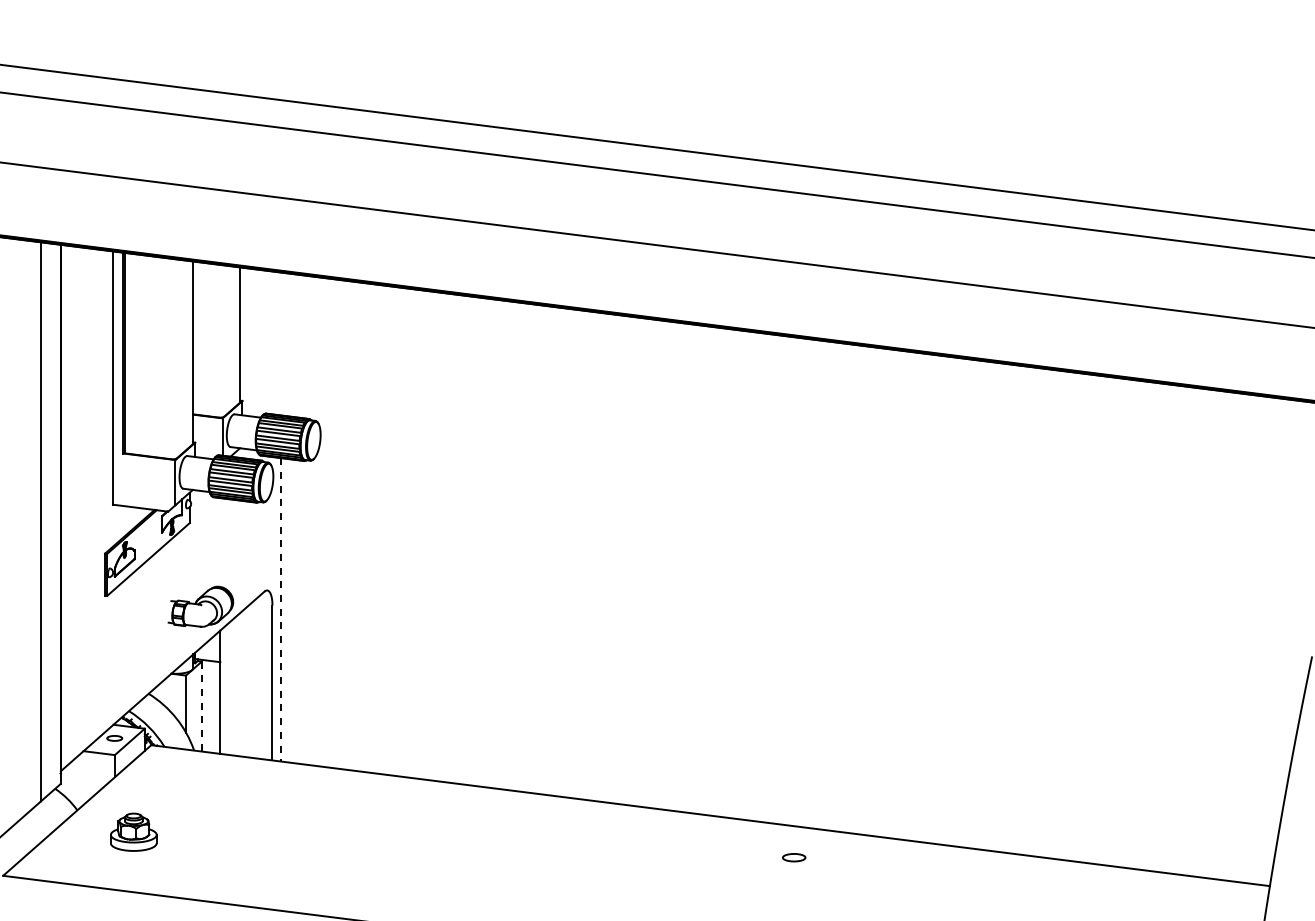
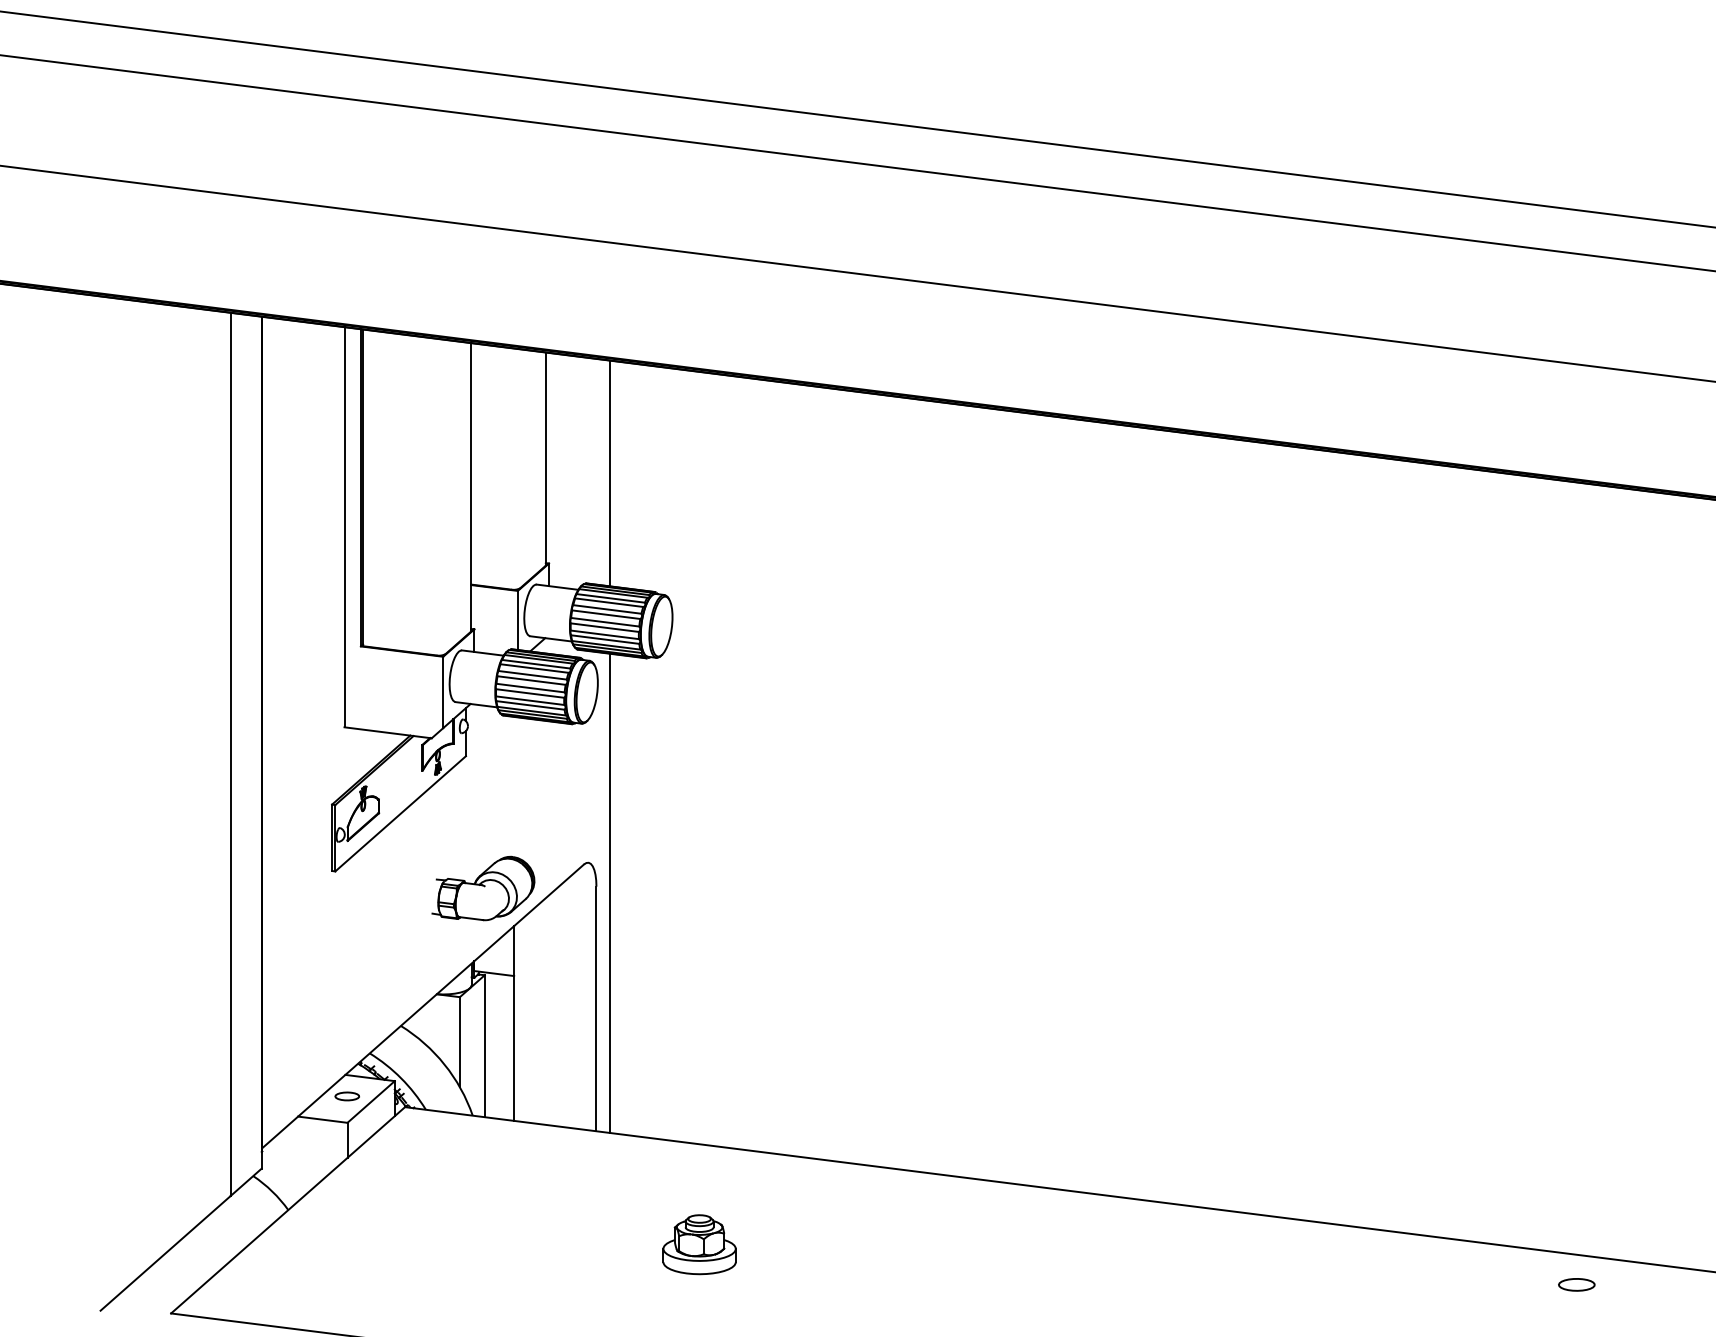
line: (281, 343) -> (610, 472), added
line: (281, 609) -> (610, 892), dashed -> solid
line: (201, 706) -> (484, 1046), dashed -> solid
part: (133, 831) -> (699, 1243), moved
part: (794, 857) -> (1577, 1284), moved

